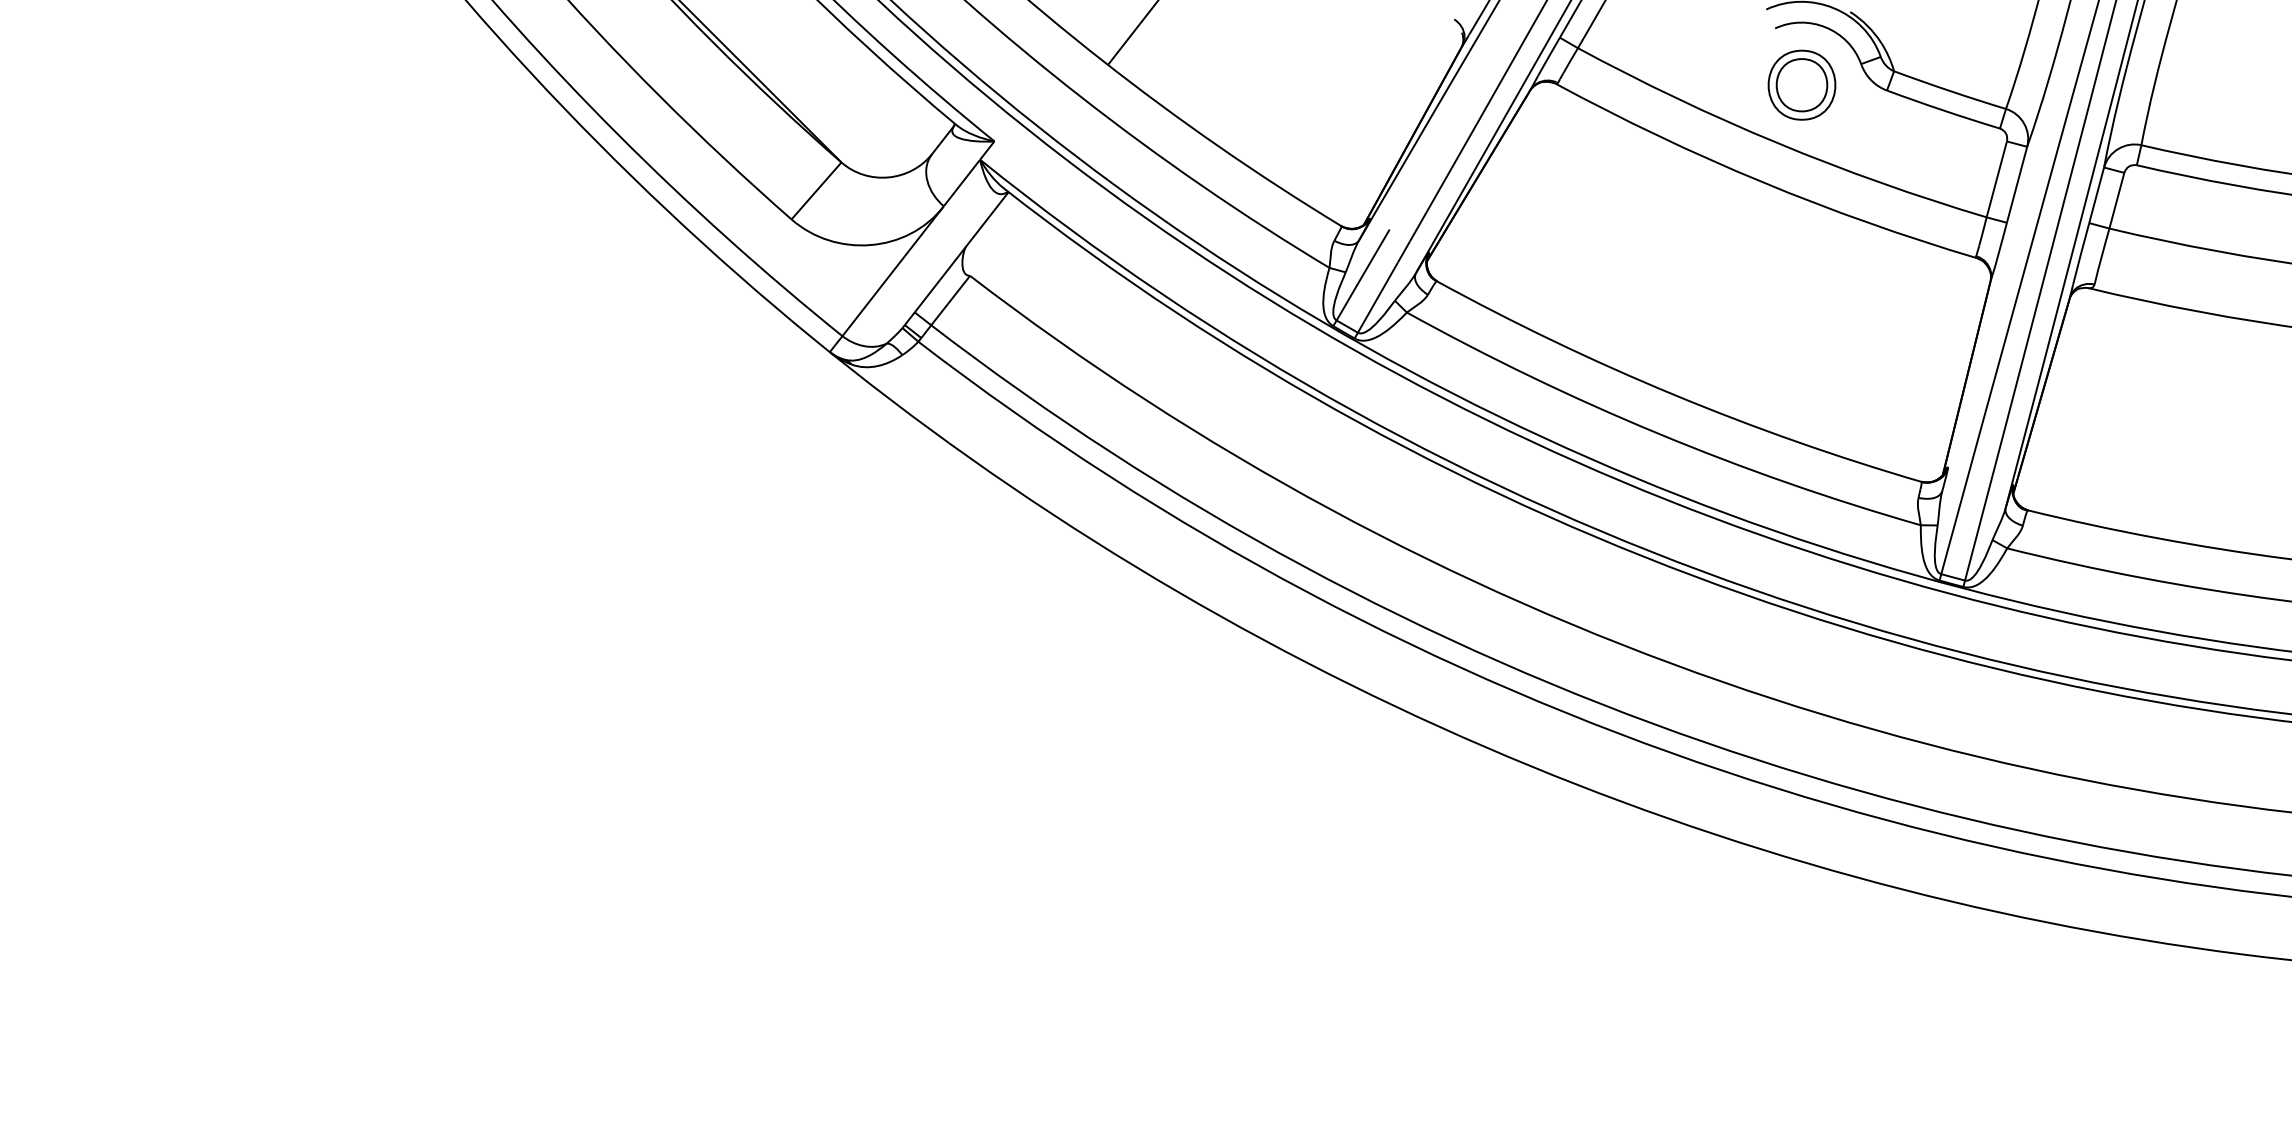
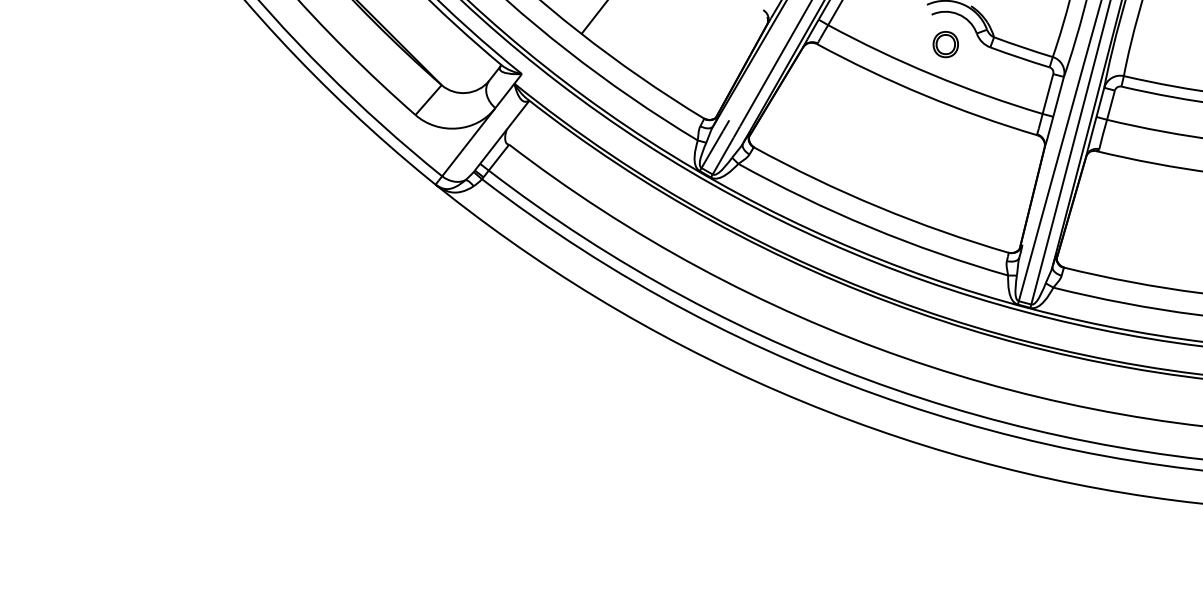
part: (1801, 85) -> (945, 44), size x0.7

